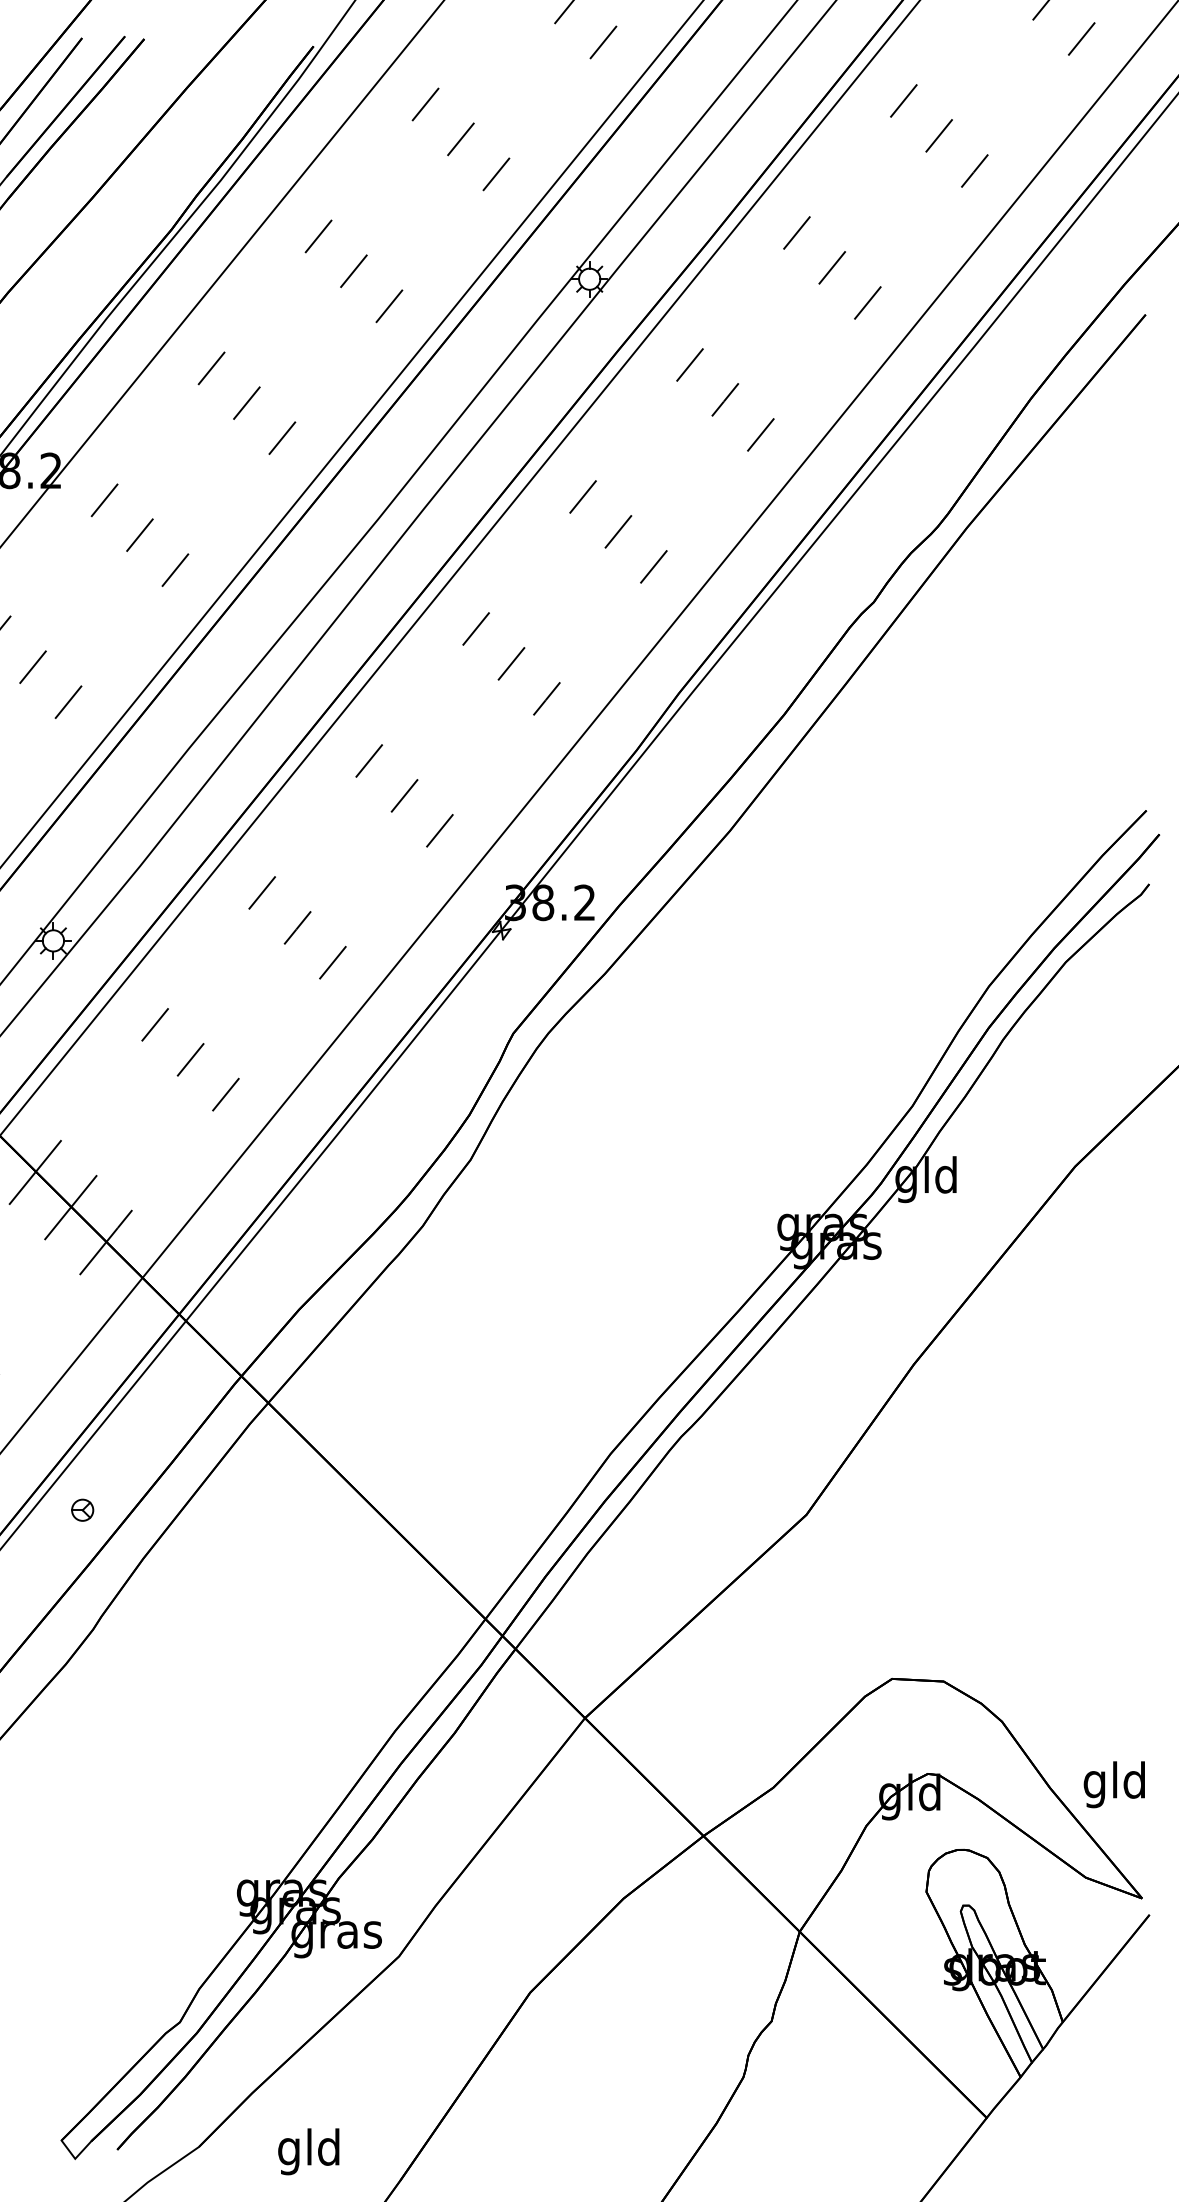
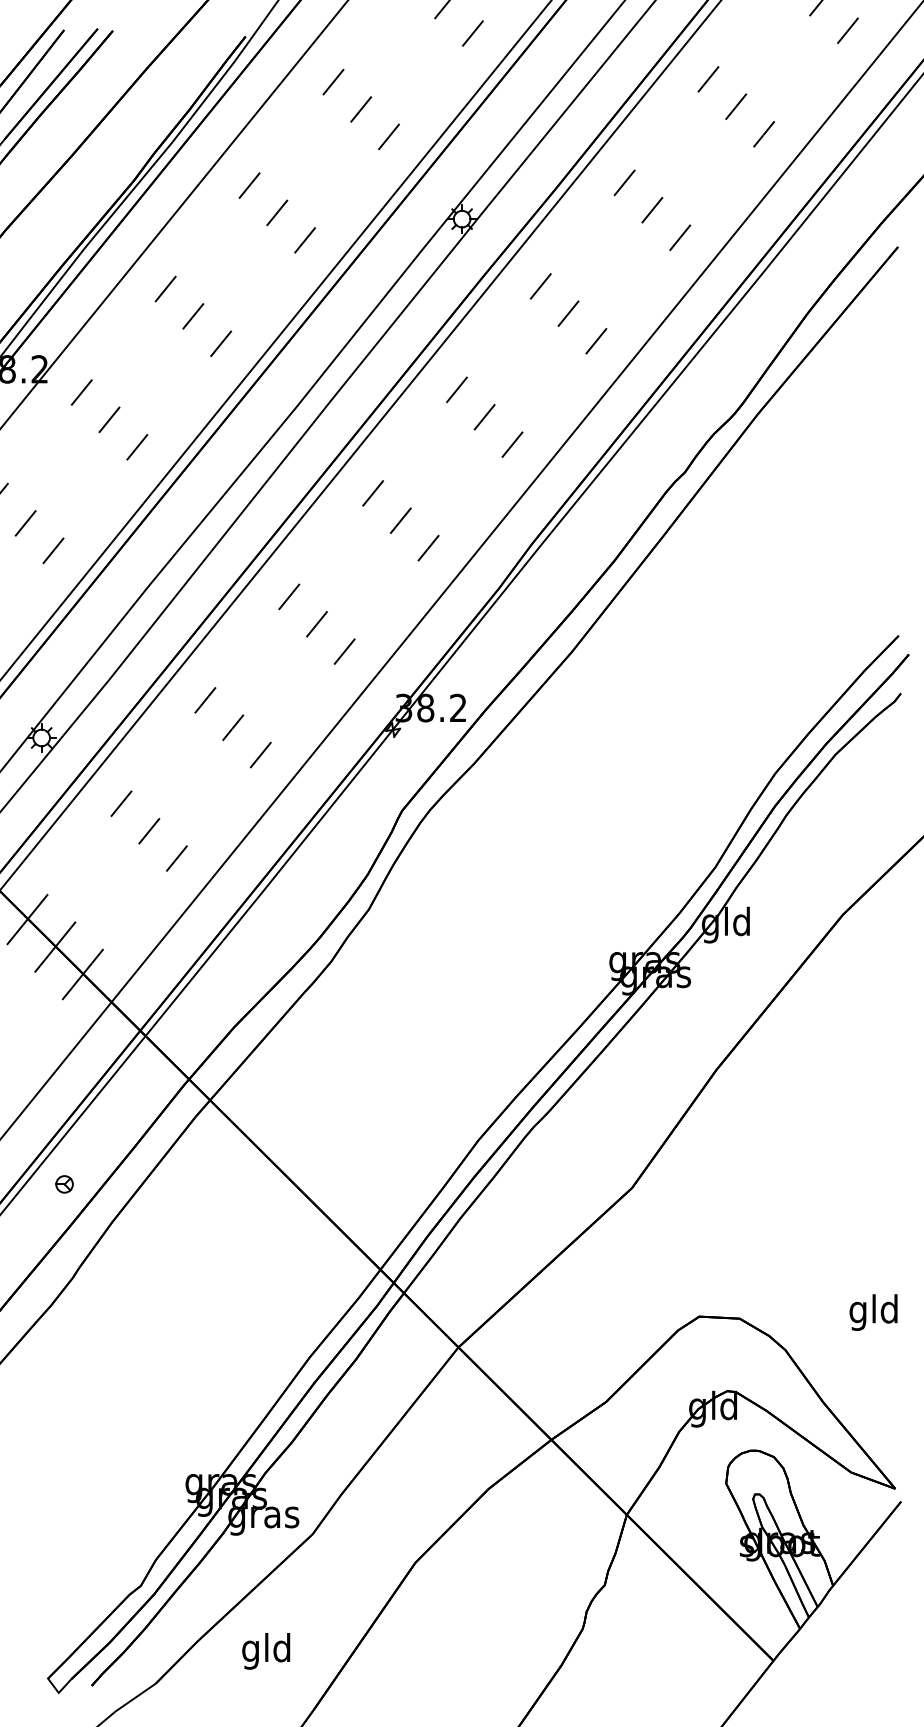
text: (1113, 1784) -> (872, 1312), moved
text: (308, 2151) -> (265, 1651), moved

